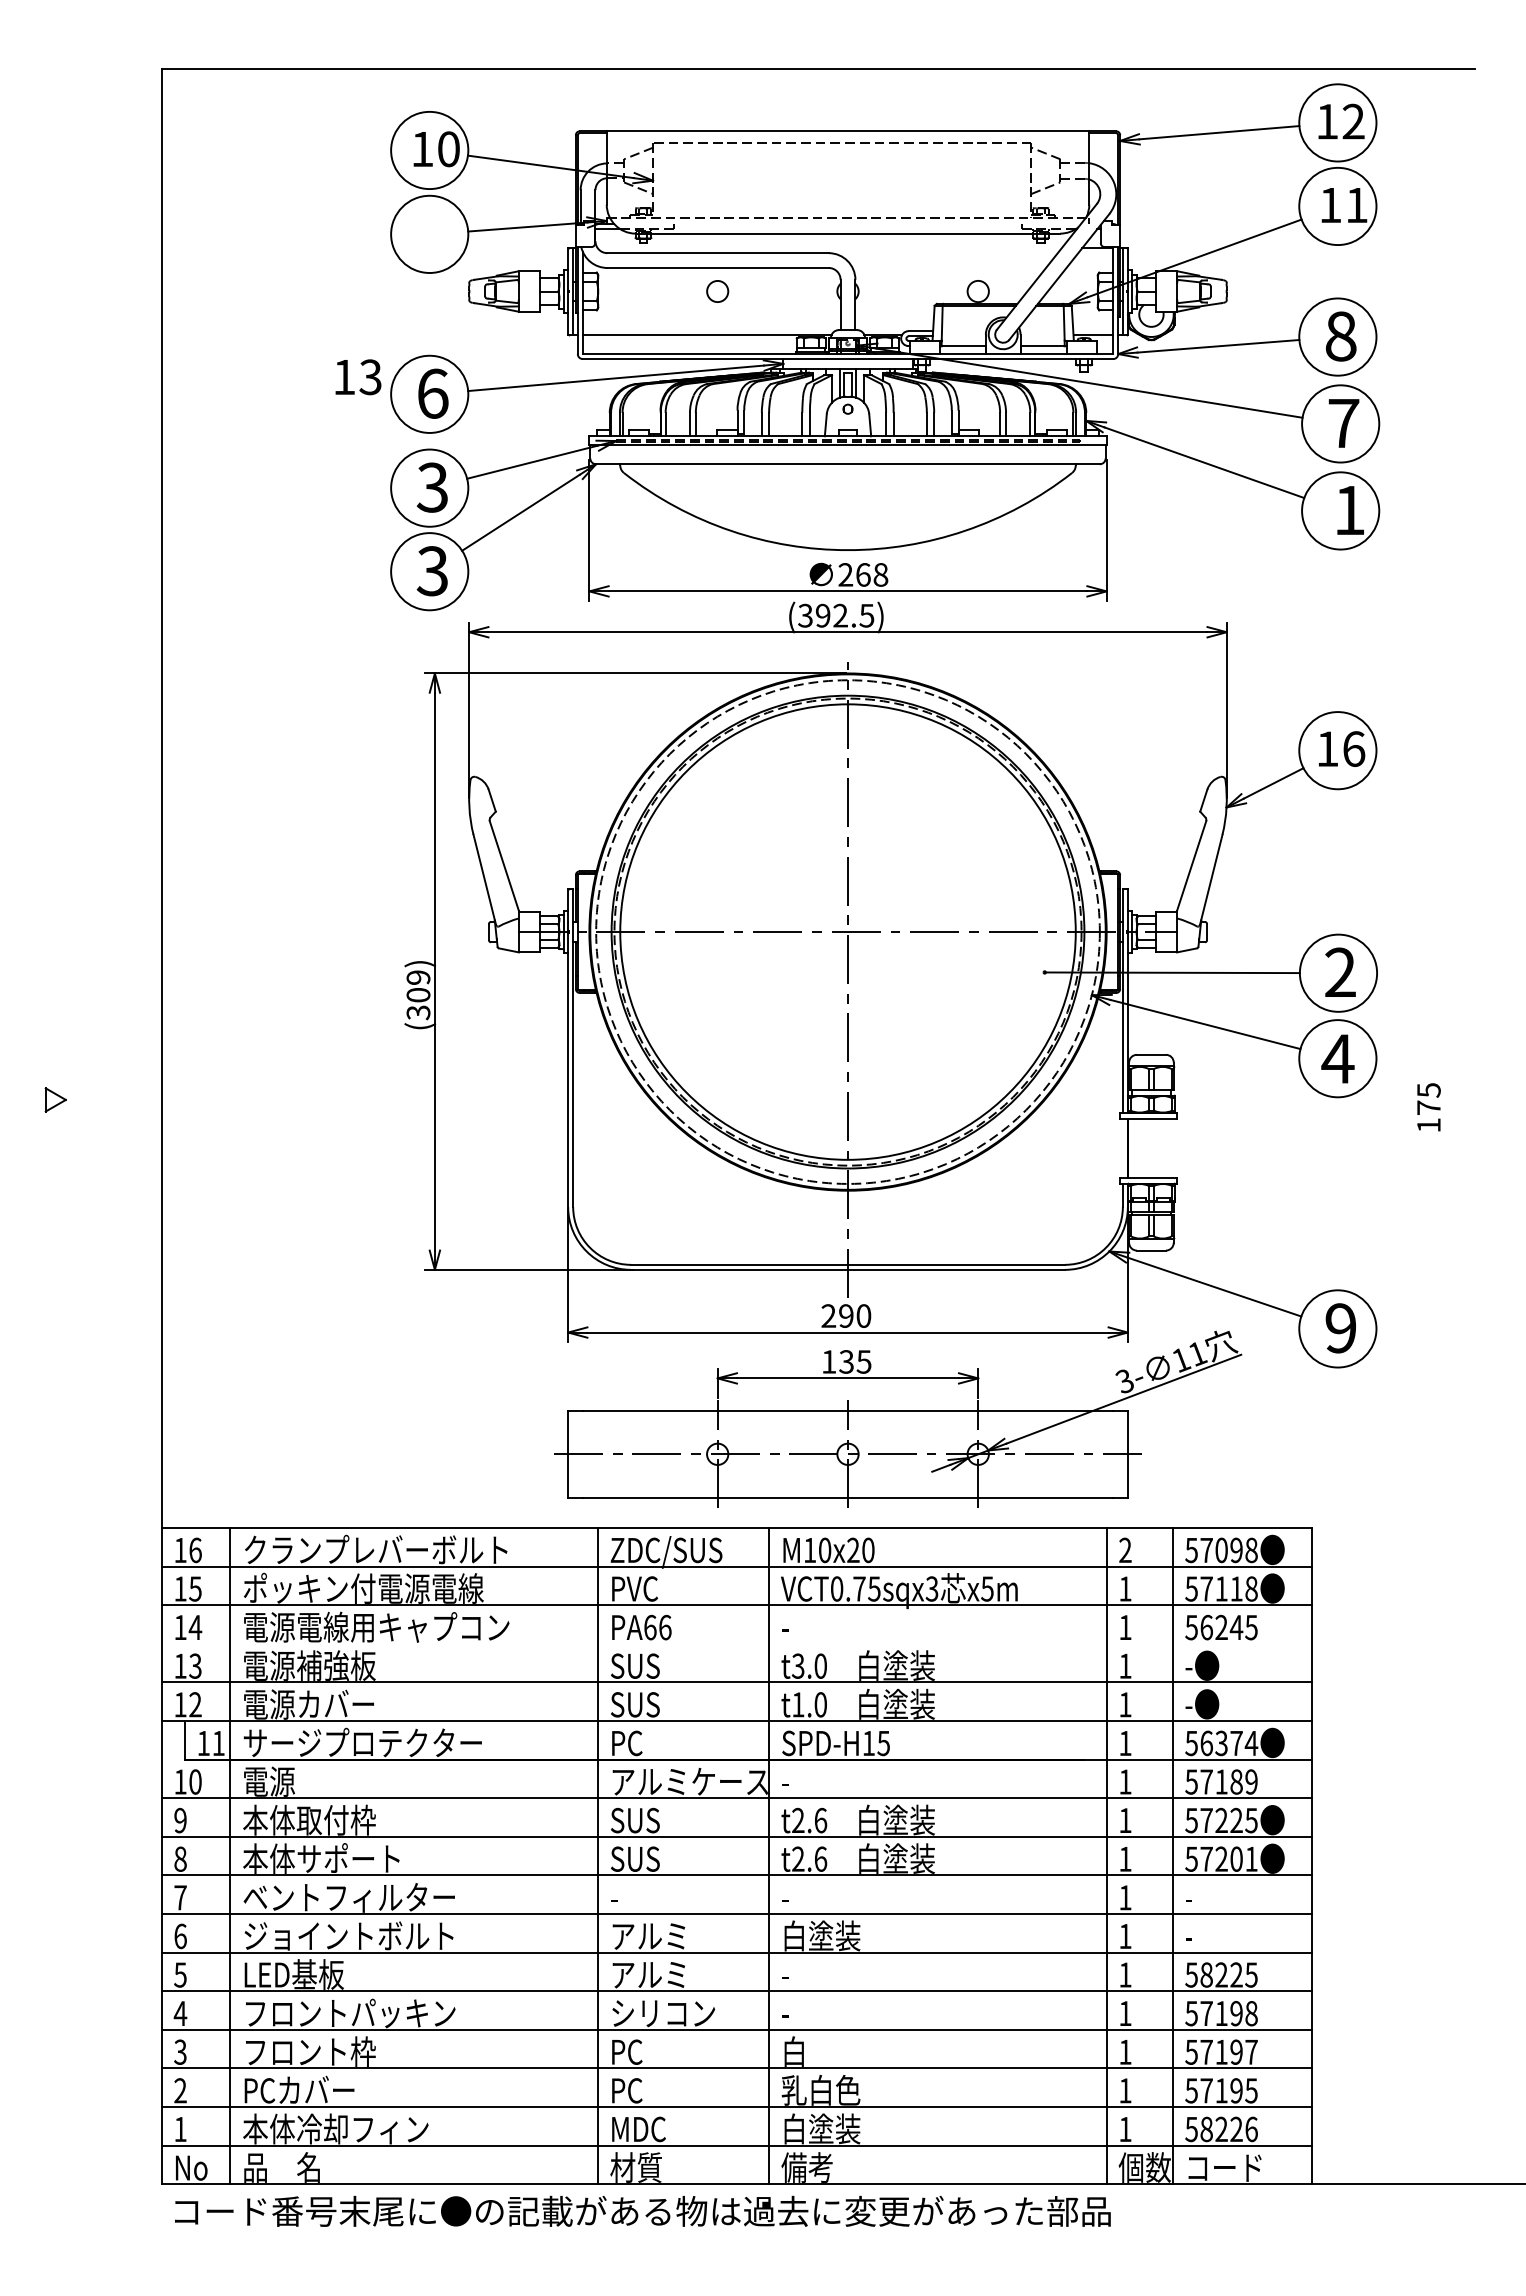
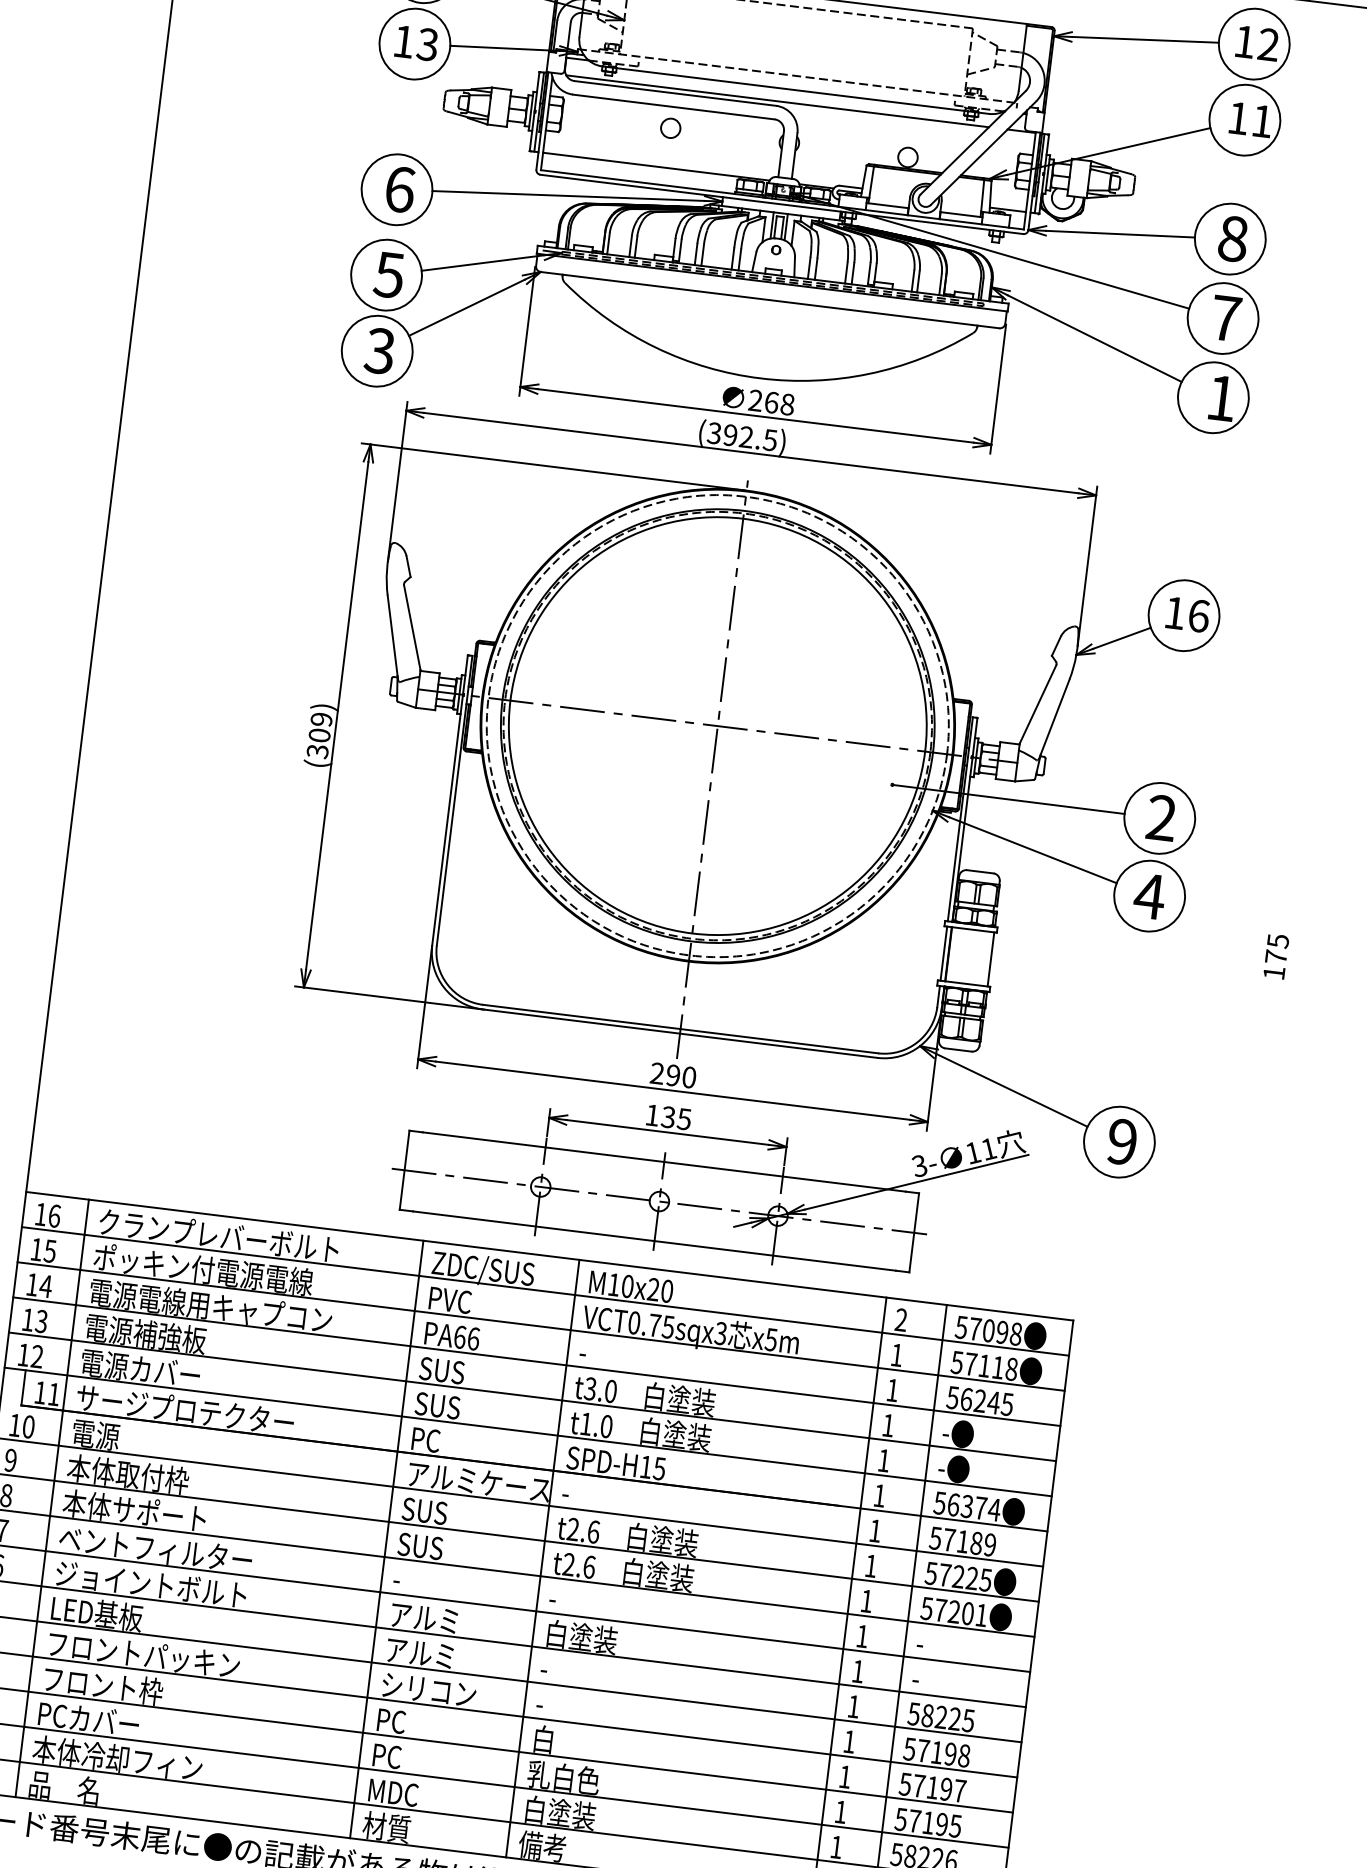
line: (829, 248) -> (777, 101), added
text: (358, 377) -> (416, 43), moved
text: (431, 487) -> (388, 274), 3 -> 5
text: (1428, 1107) -> (1275, 956), moved
line: (1122, 1147) -> (943, 952), added
line: (1174, 1147) -> (990, 958), added
line: (736, 1643) -> (536, 1361), added

